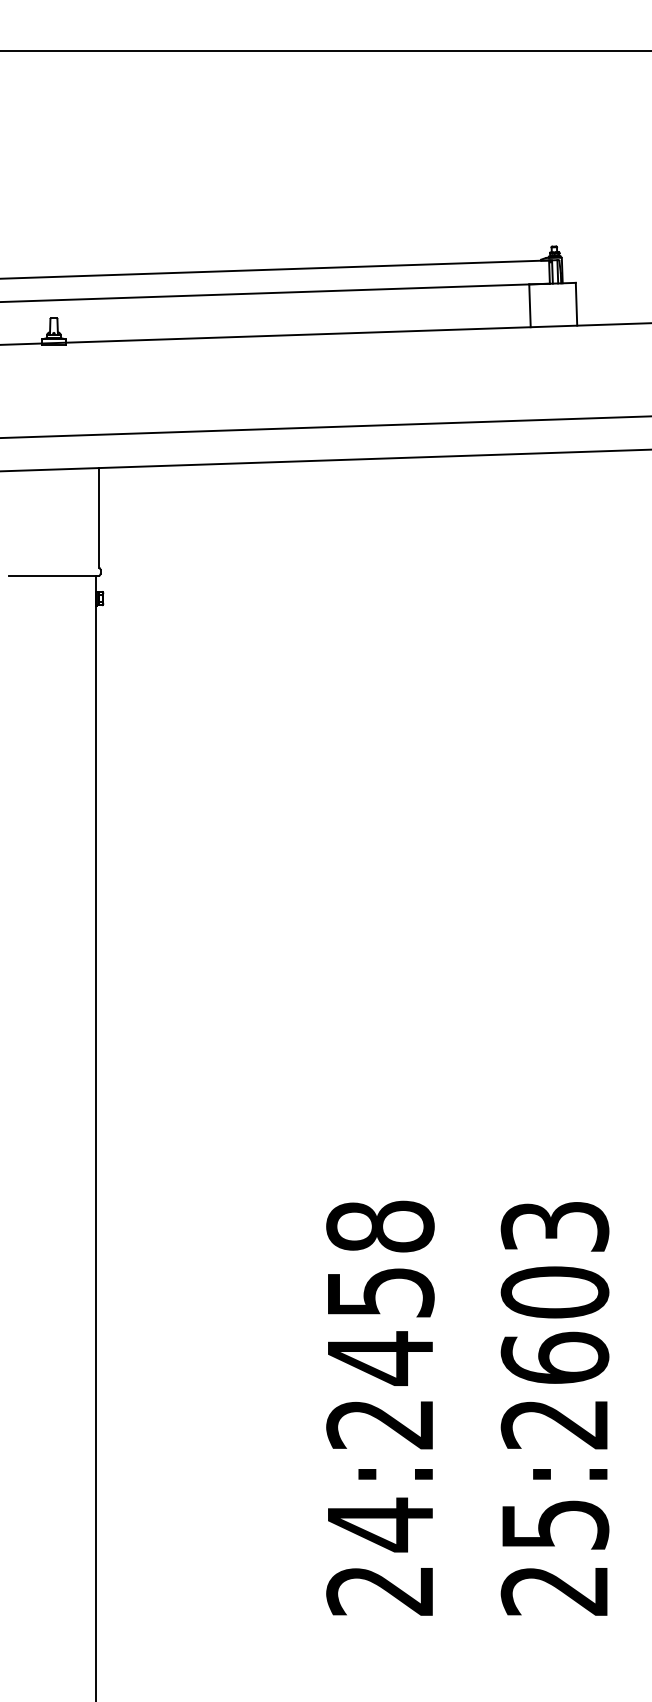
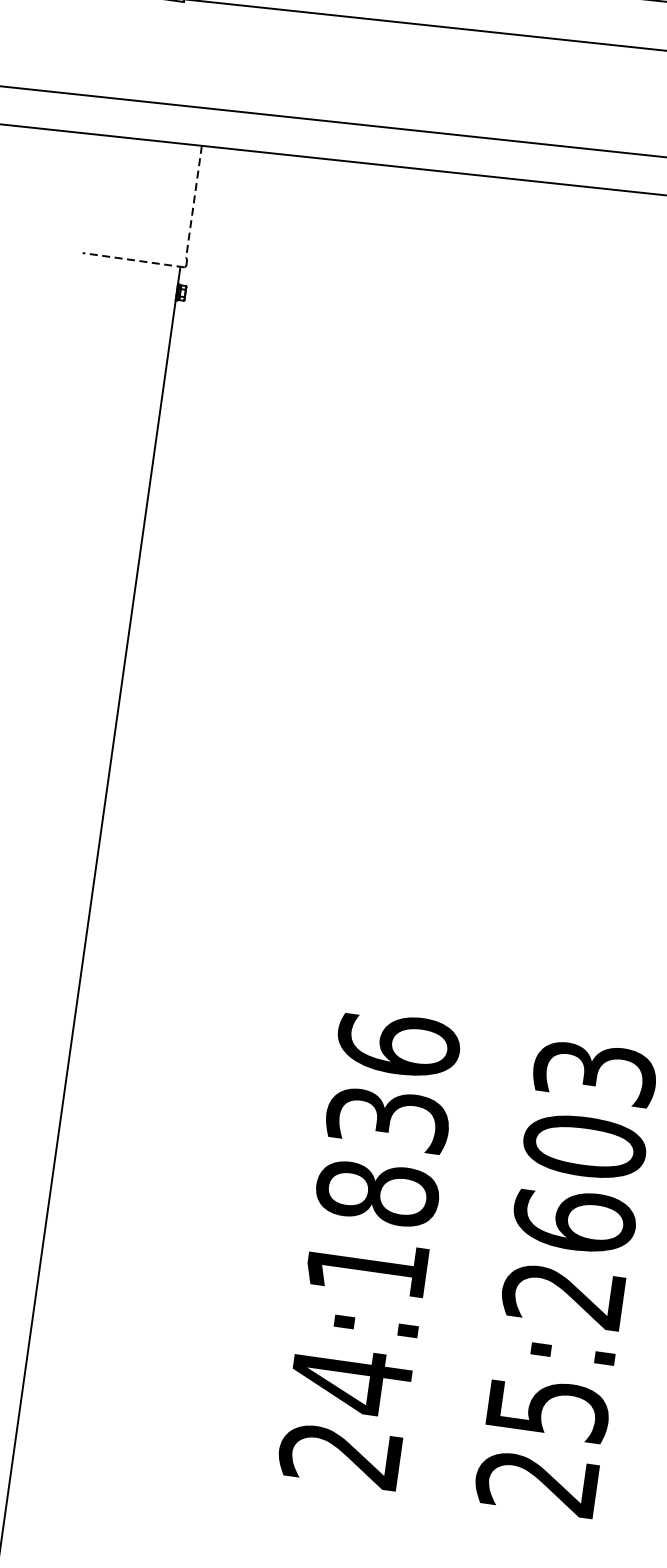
line: (99, 517) -> (194, 201), solid -> dashed
line: (53, 575) -> (133, 259), solid -> dashed
text: (380, 1324) -> (382, 1155), 24:2458 -> 24:1836

